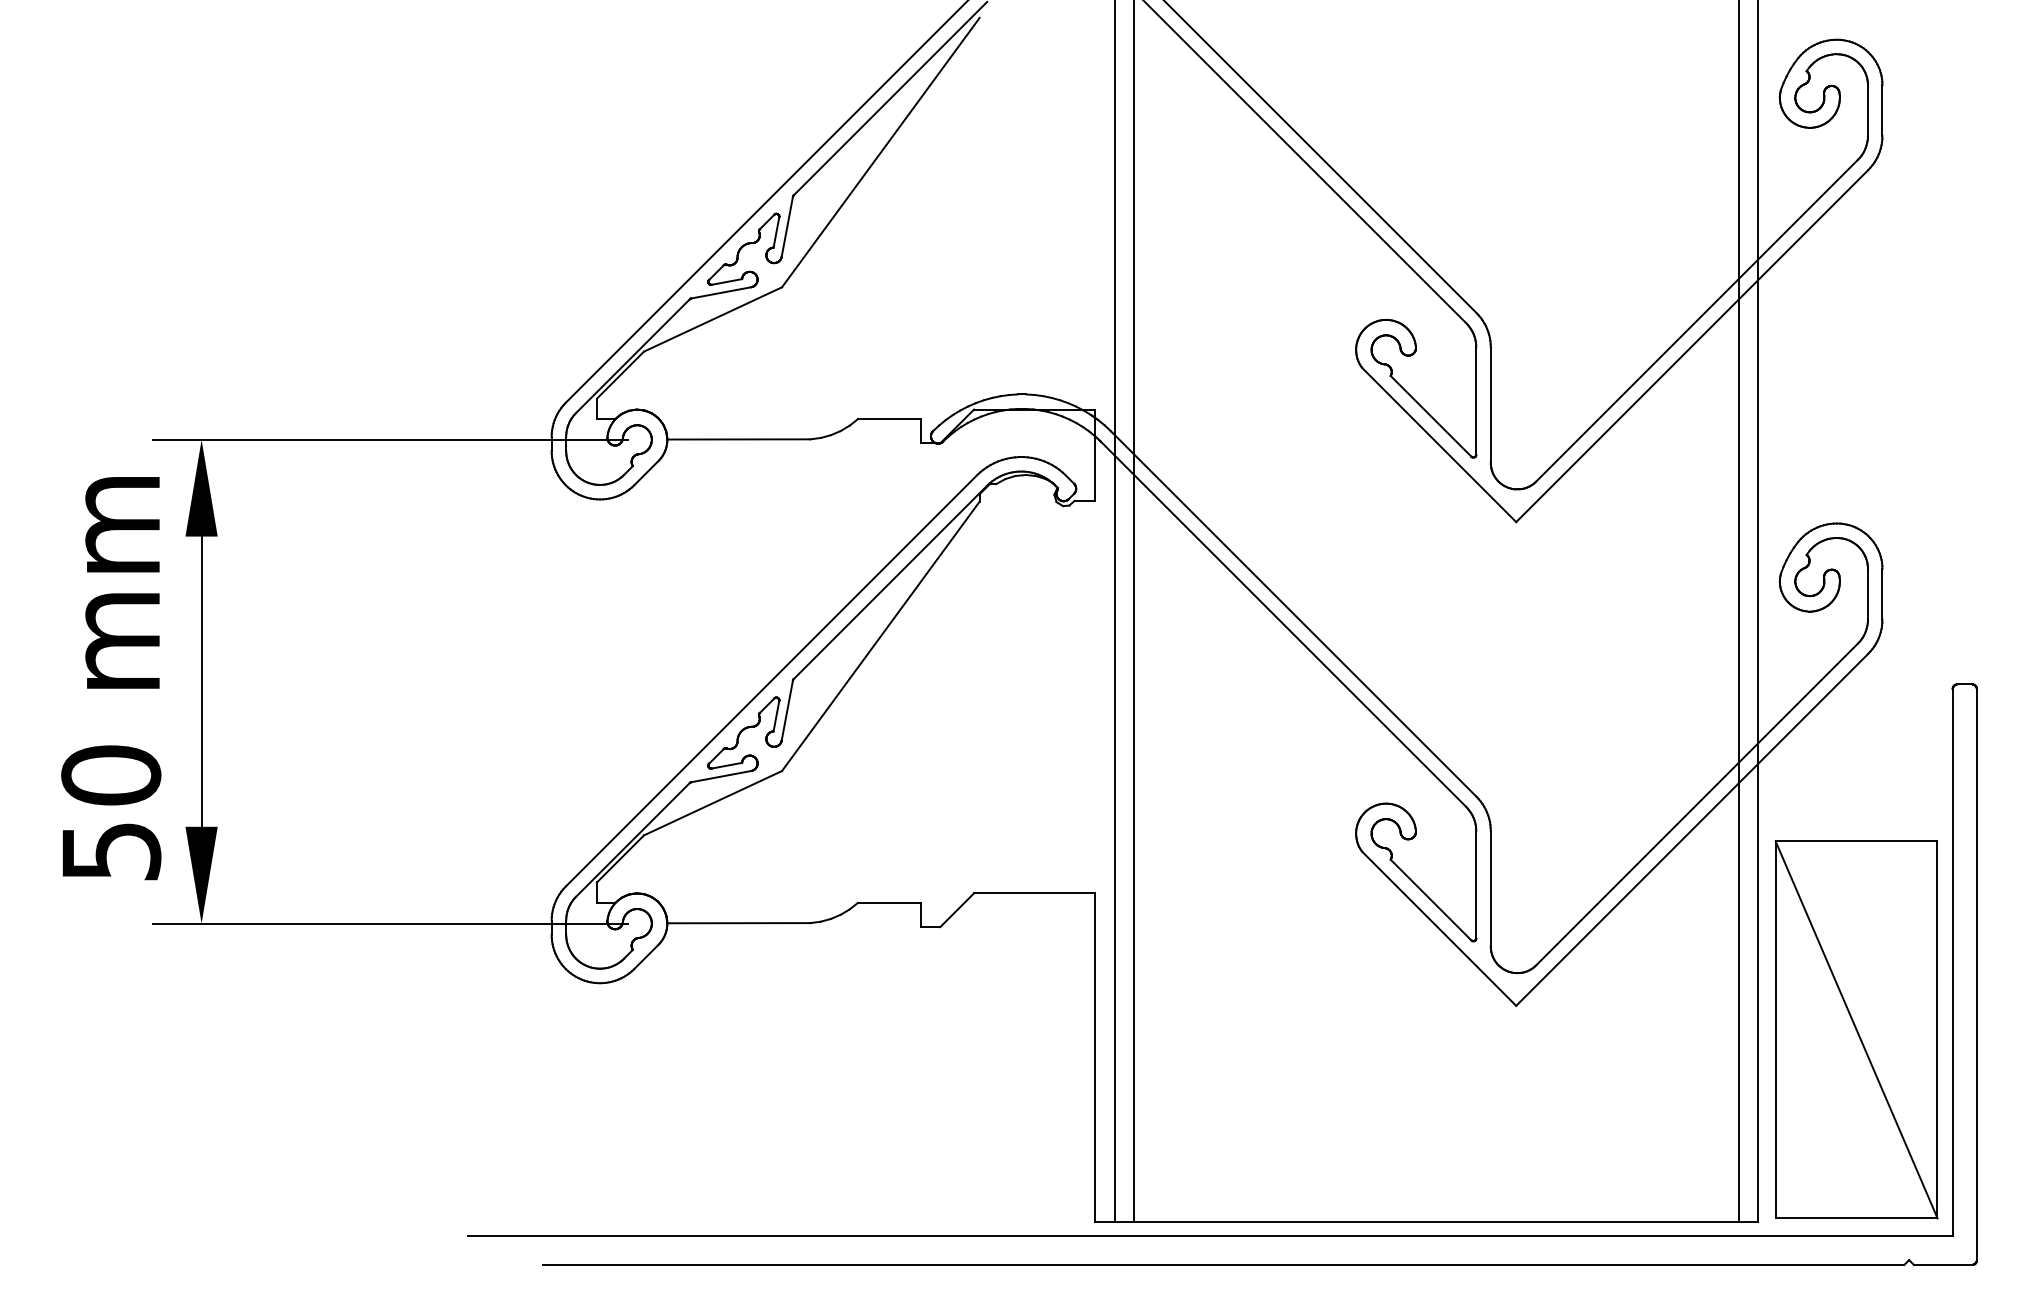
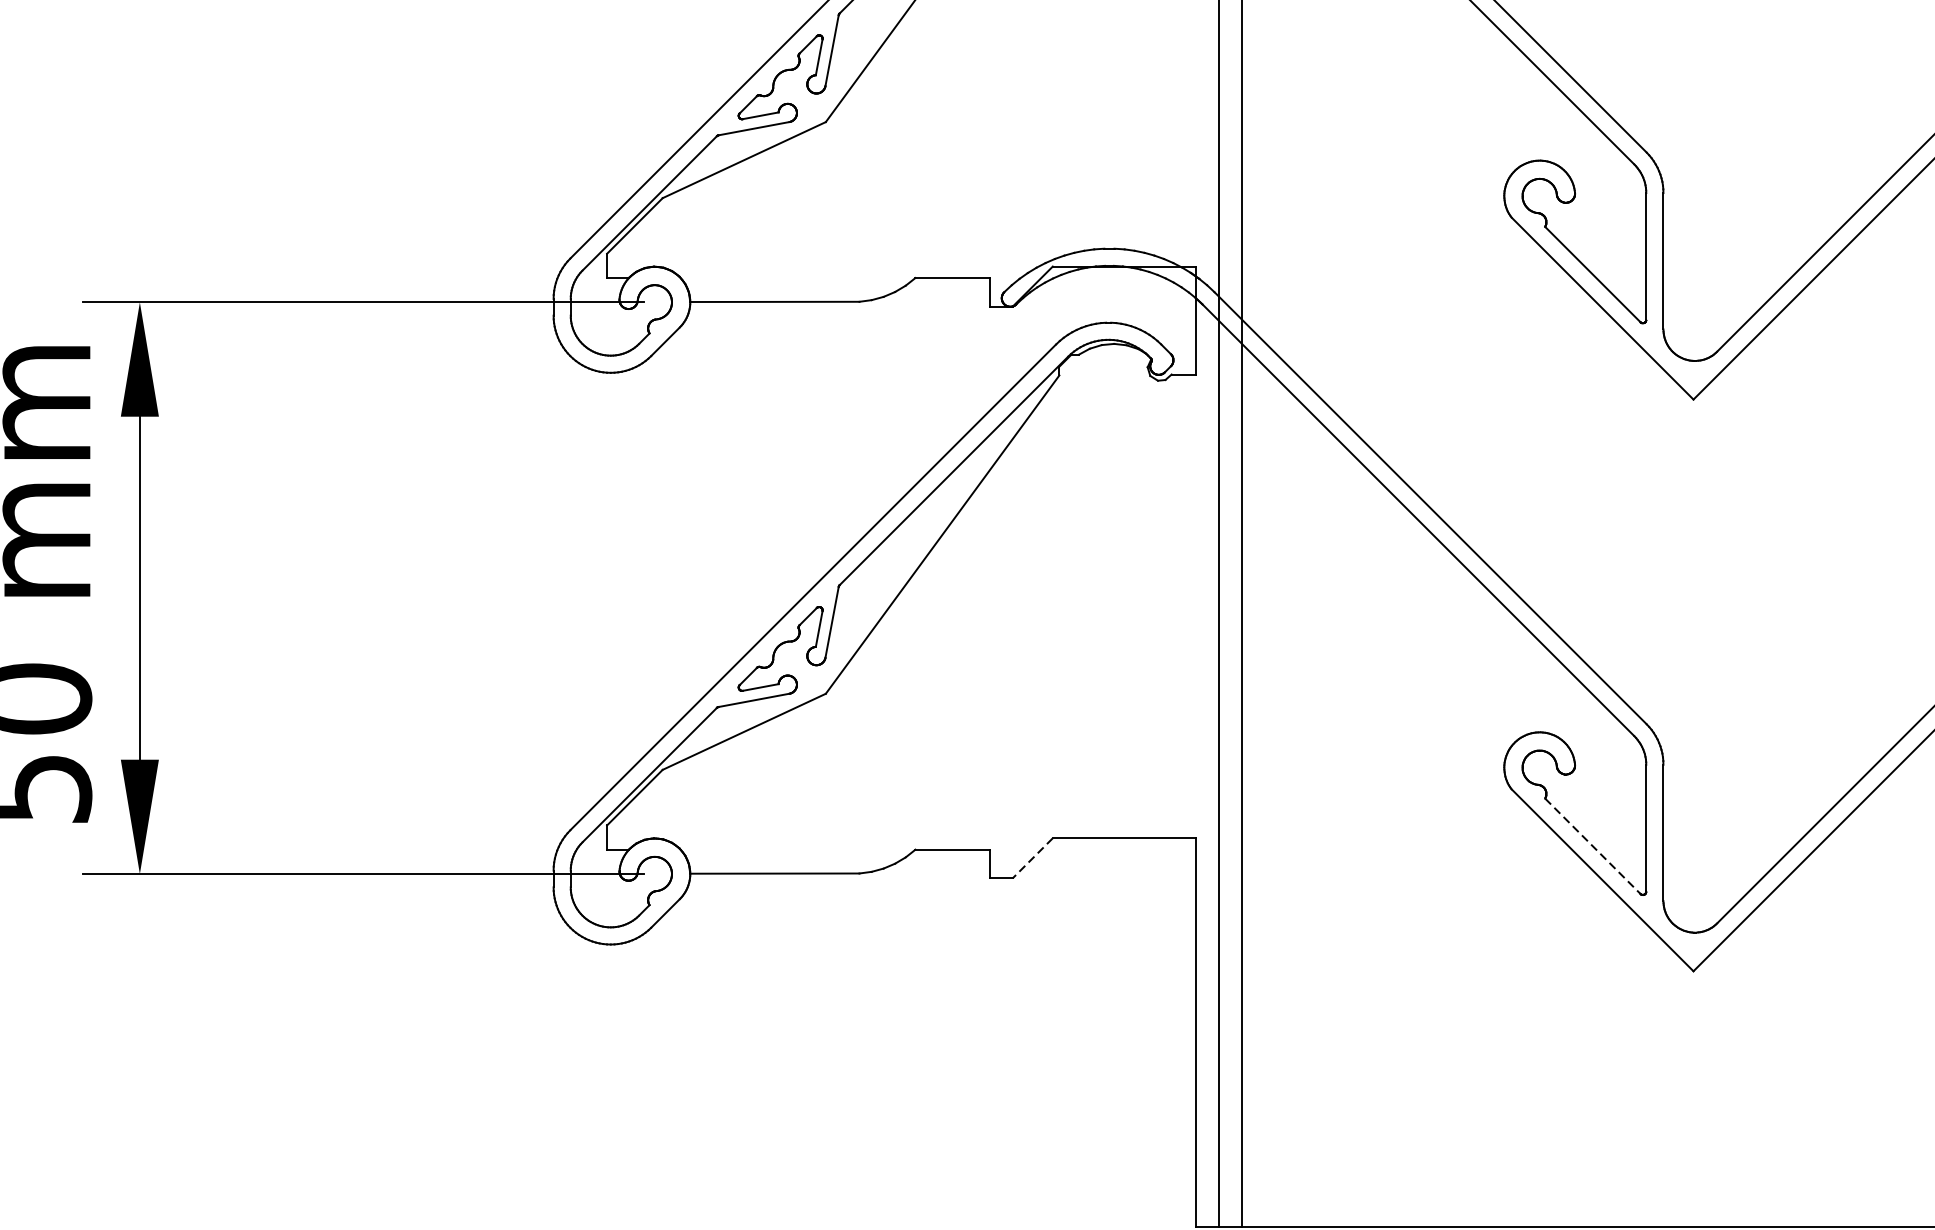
line: (1431, 900) -> (1593, 846), solid -> dashed
line: (957, 910) -> (1033, 858), solid -> dashed

